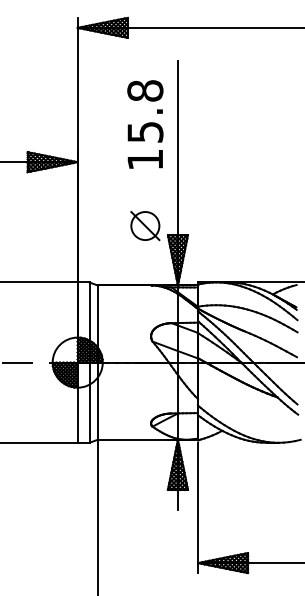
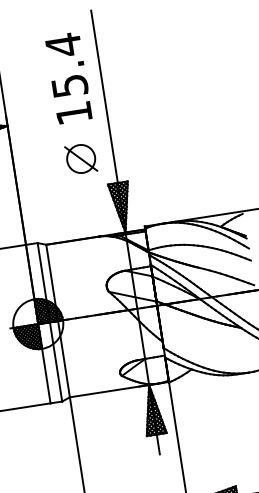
text: (145, 90) -> (63, 44), 15.8 -> 15.4
part: (145, 225) -> (81, 158), moved

